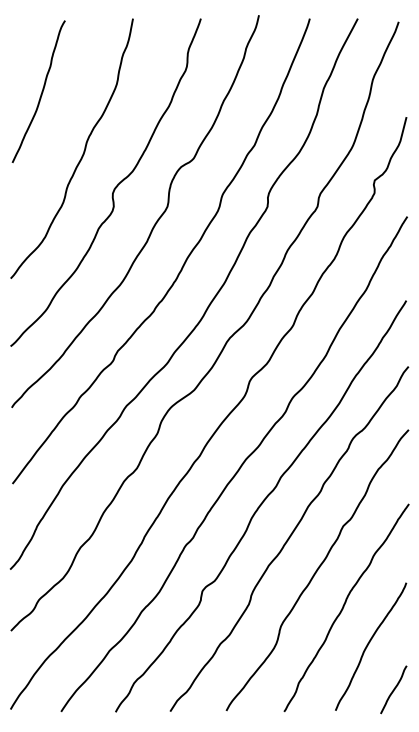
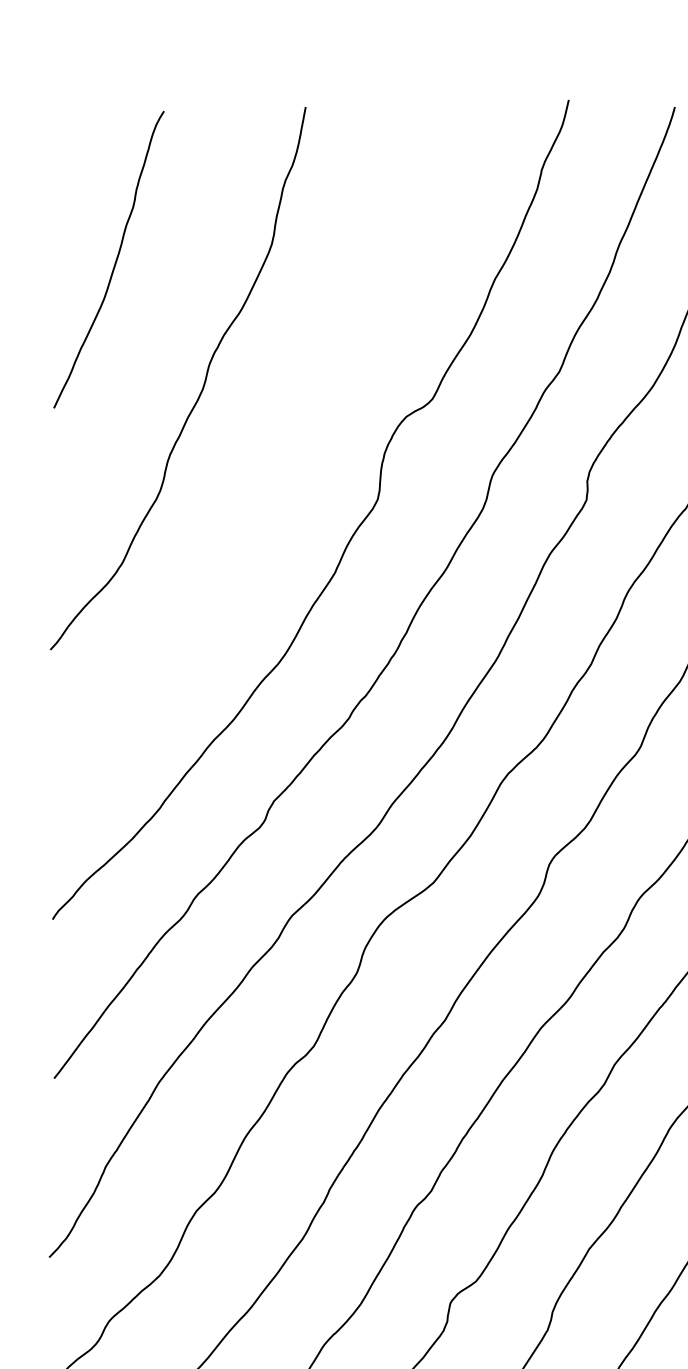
curve: (114, 187) -> (267, 459), removed

